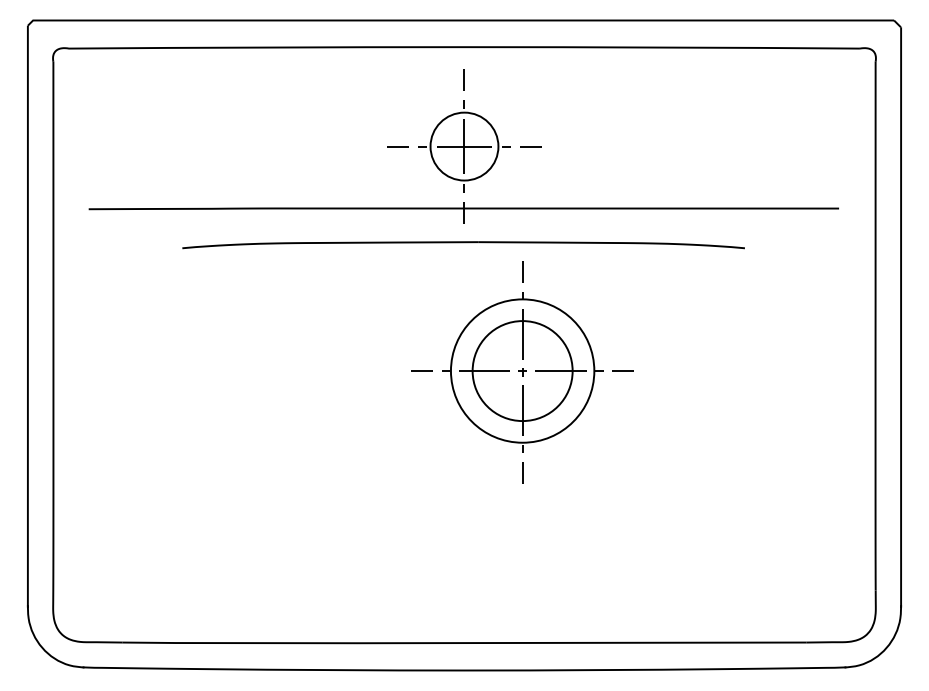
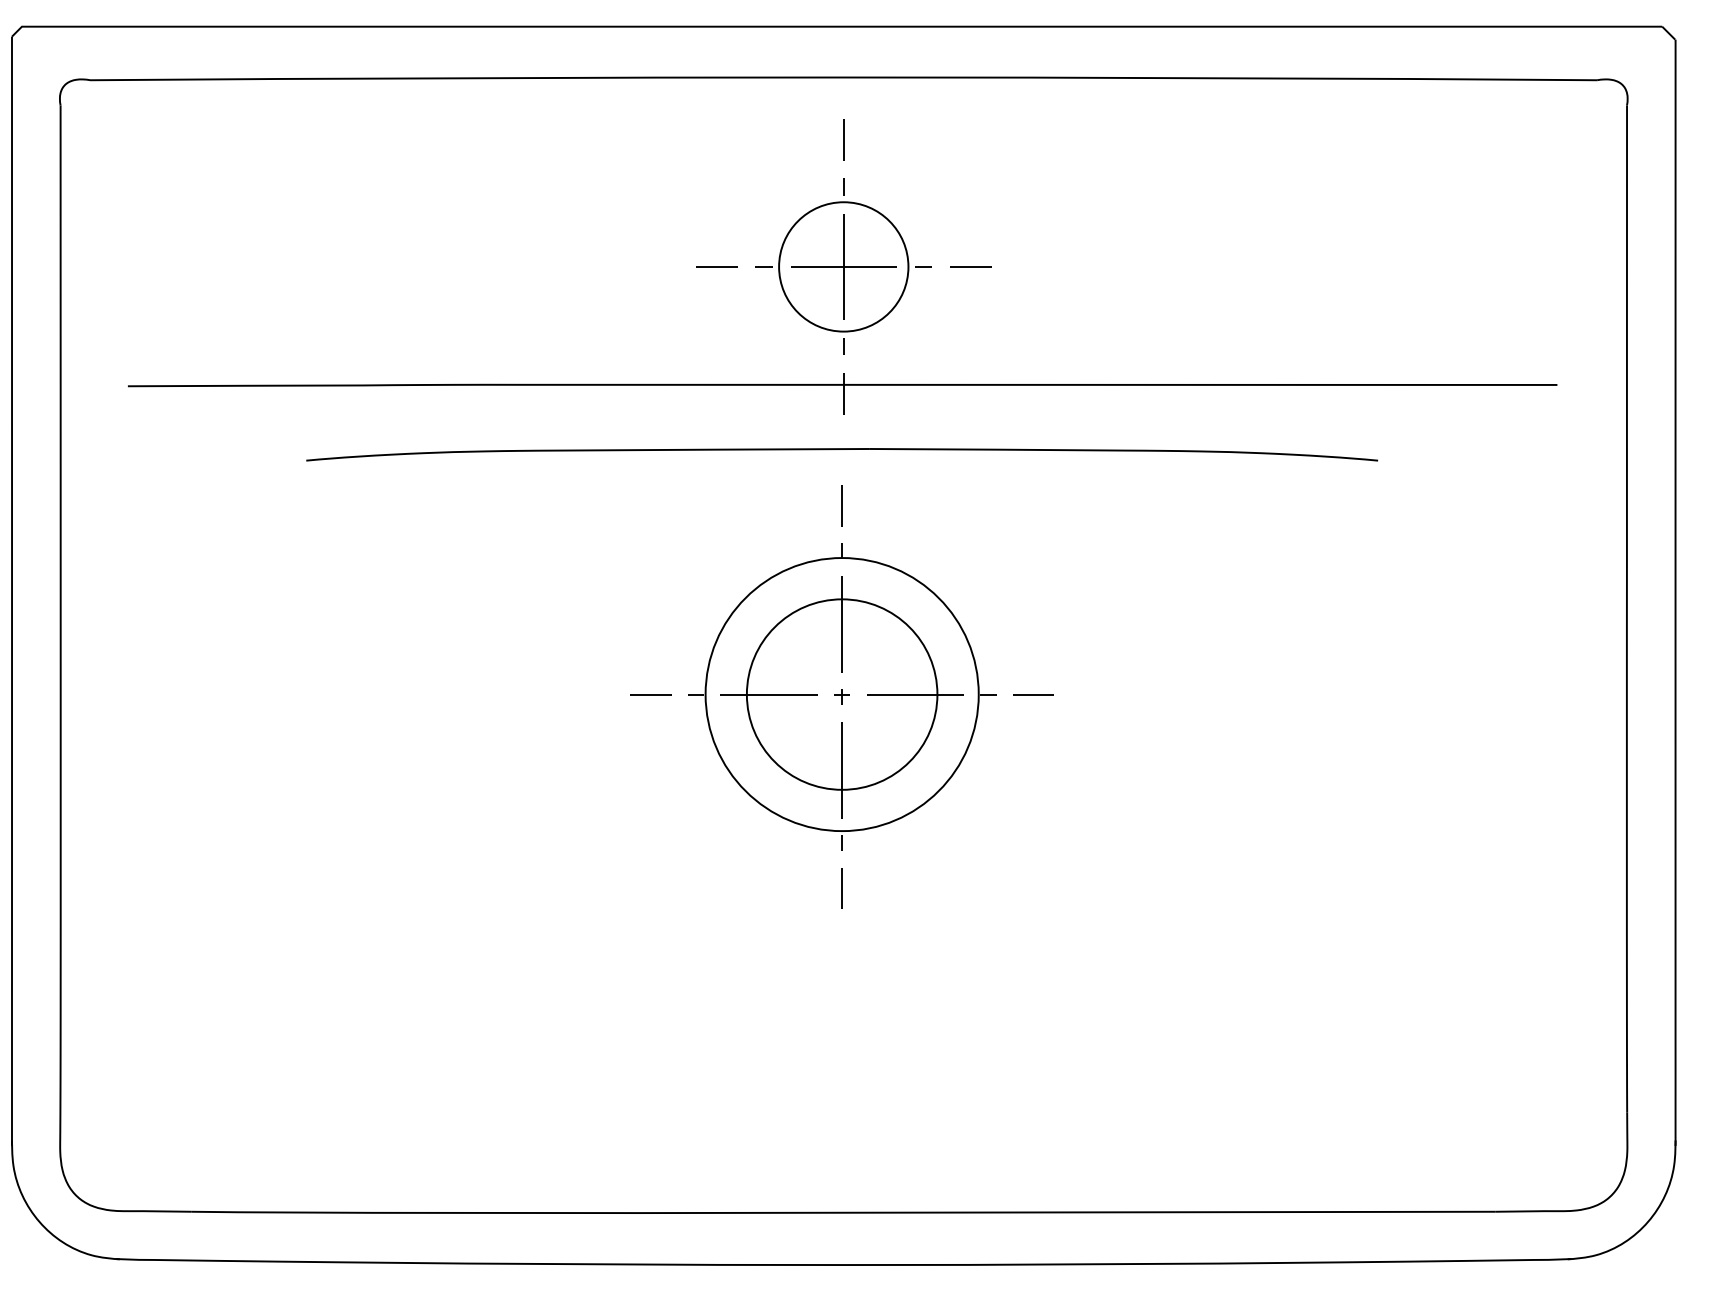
part: (522, 372) -> (841, 697), moved

